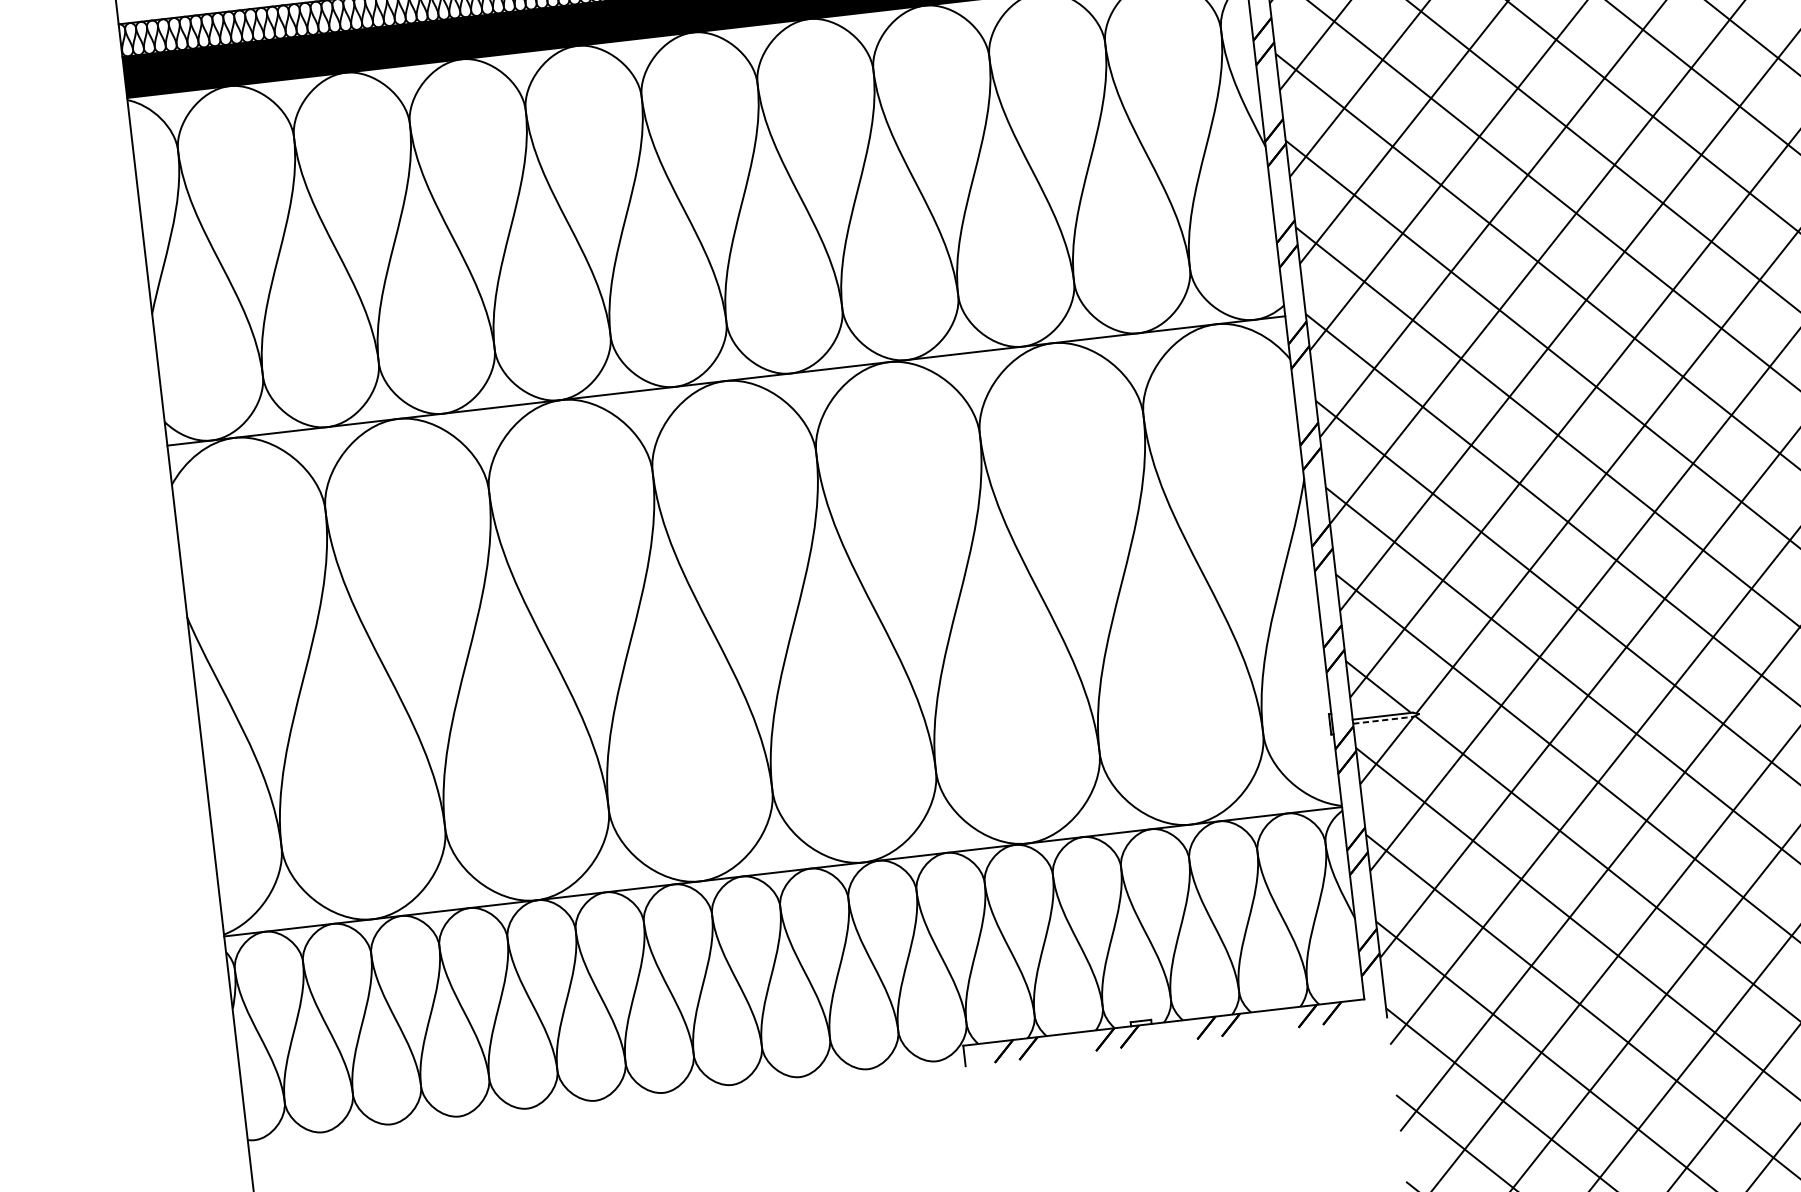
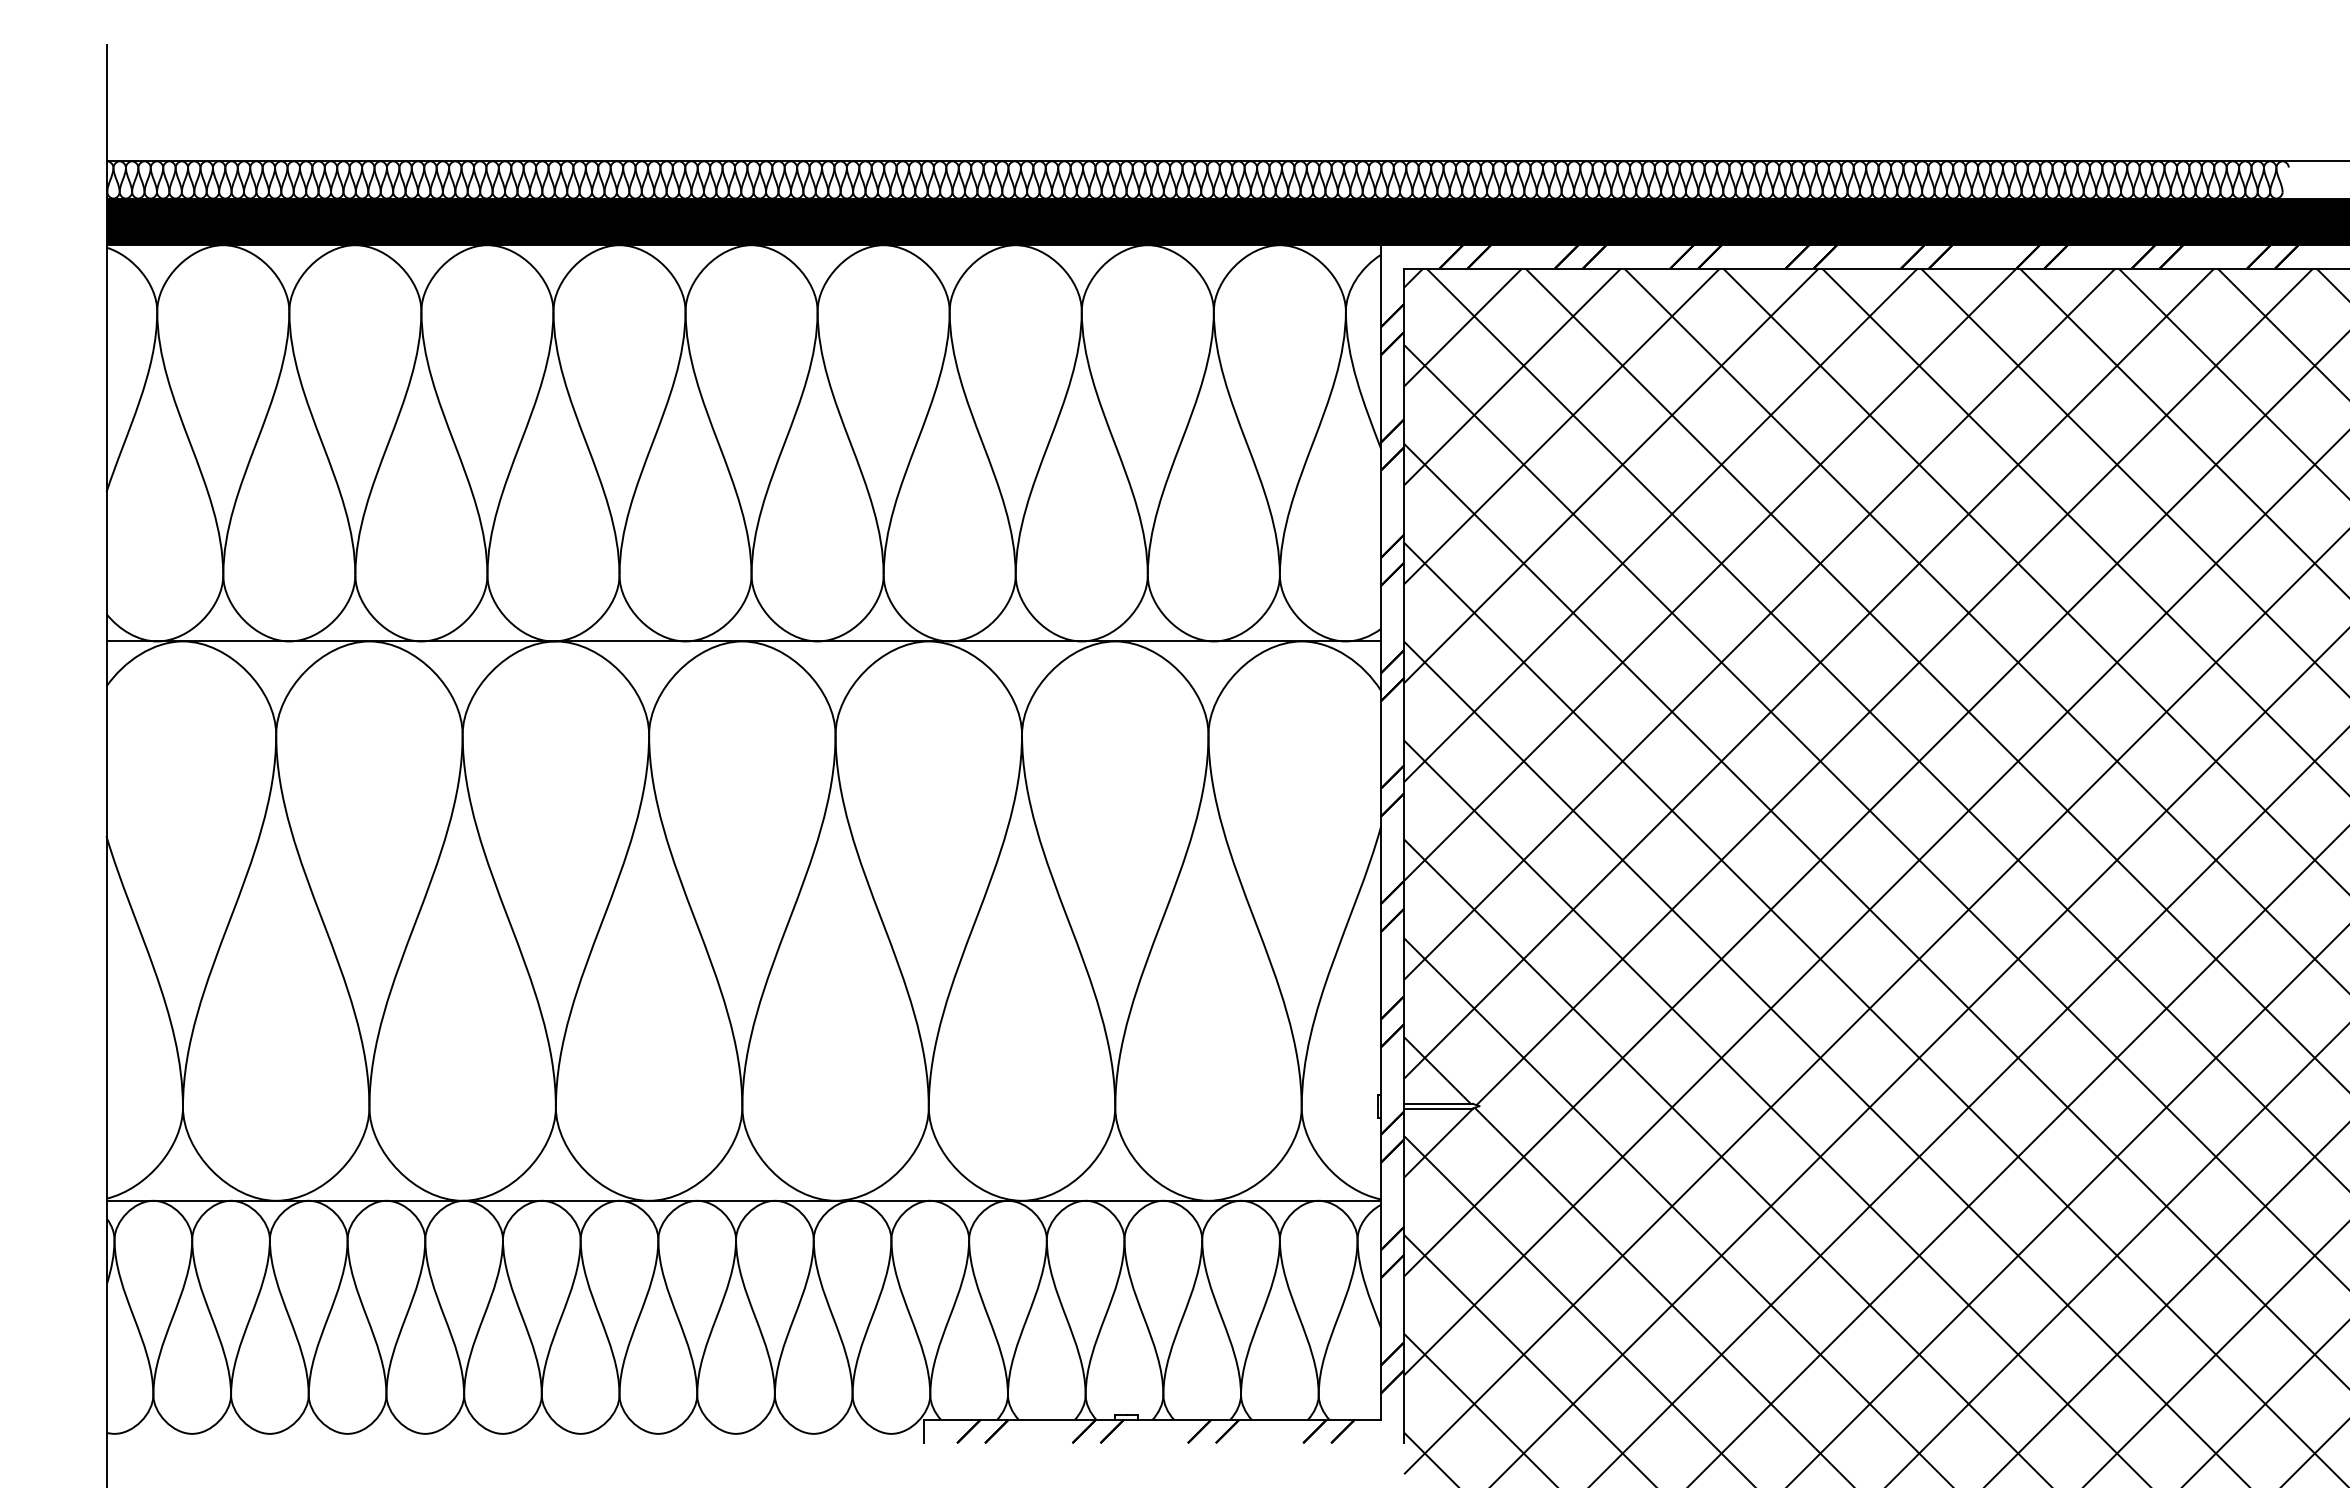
line: (1384, 720) -> (1439, 1108), dashed -> solid

